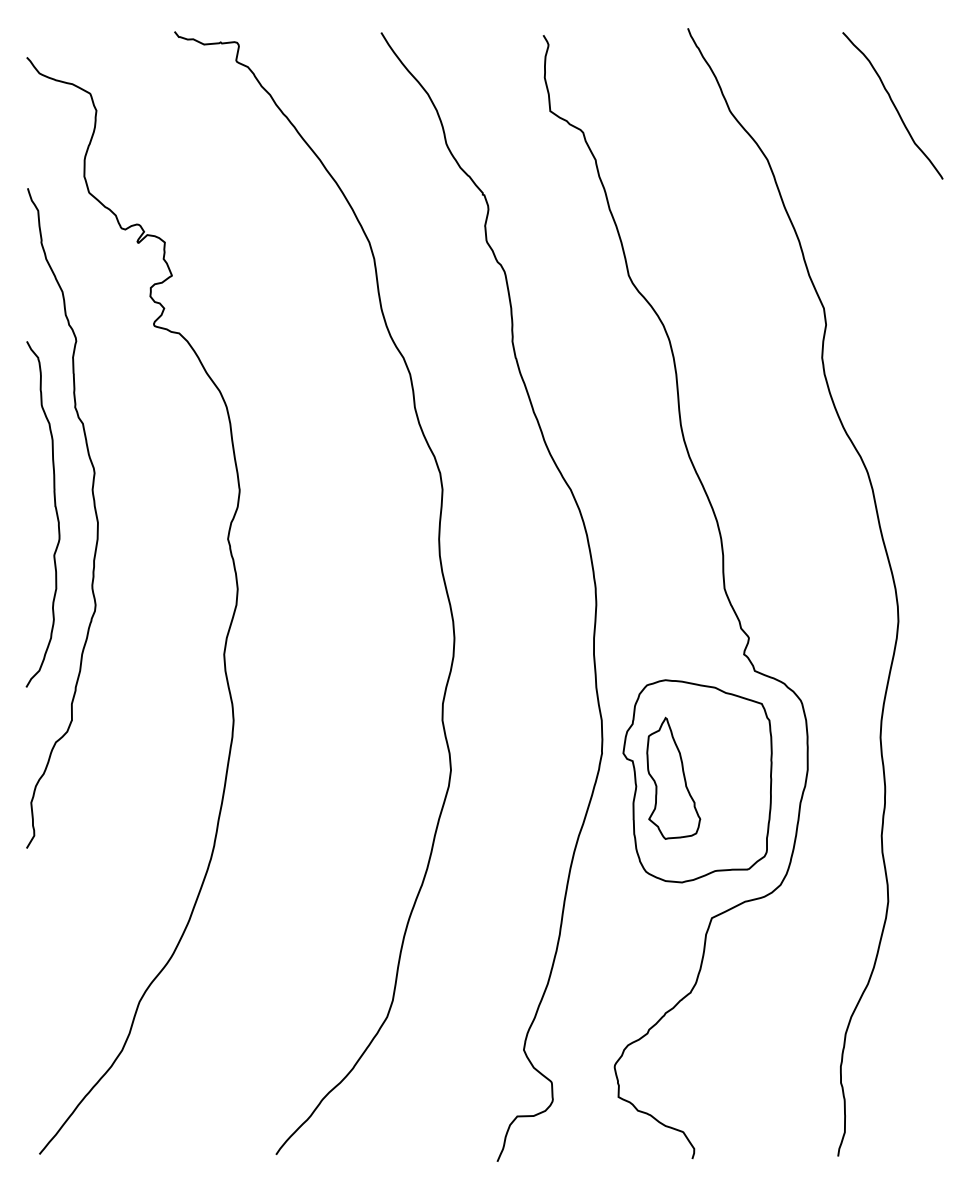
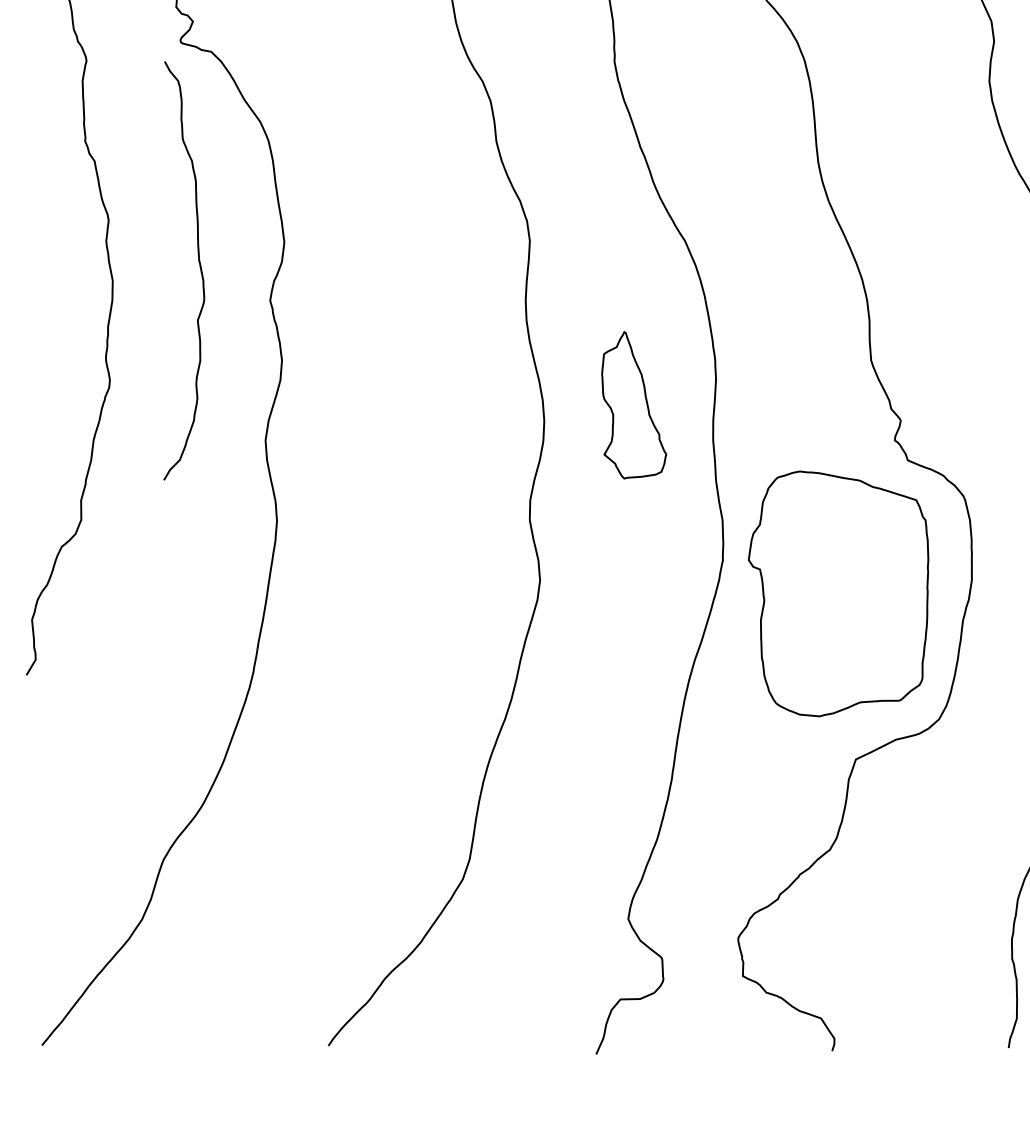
curve: (55, 512) -> (199, 268), moved
part: (673, 777) -> (633, 404), moved

